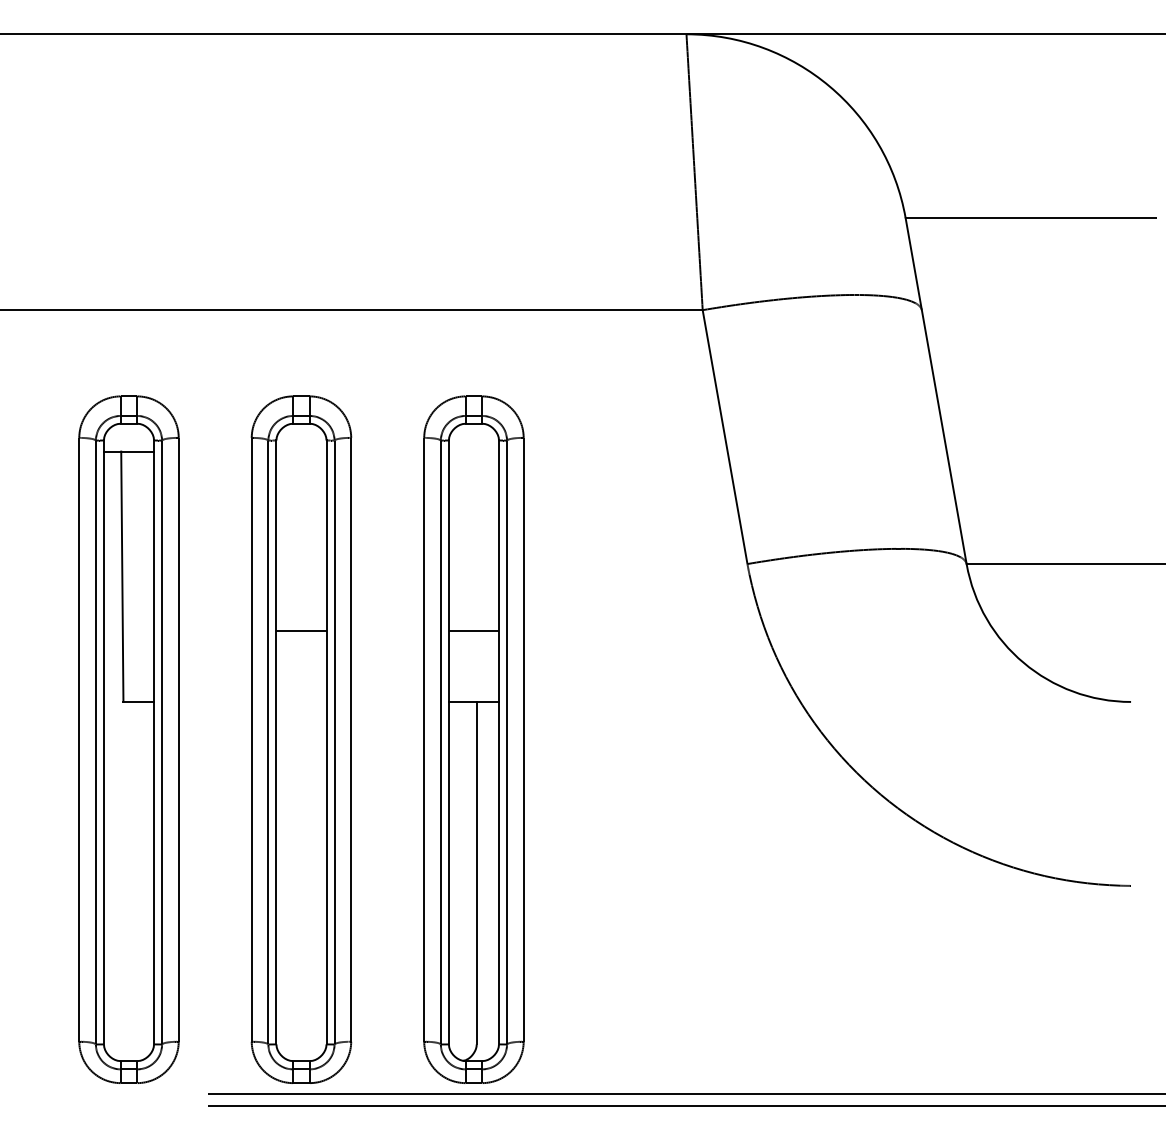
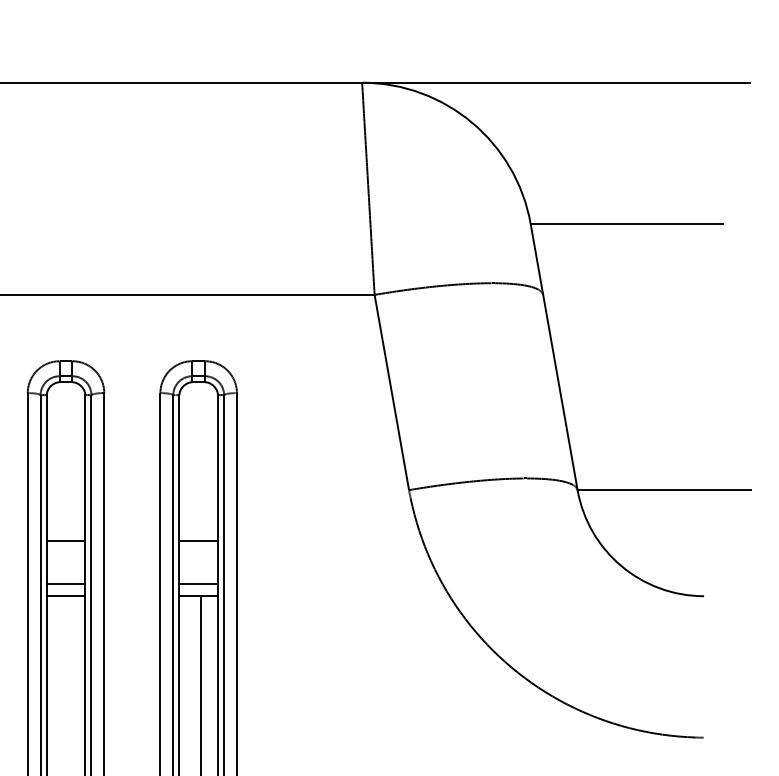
line: (301, 686) -> (66, 584), added
line: (473, 686) -> (198, 584), added
line: (301, 701) -> (66, 595), added

